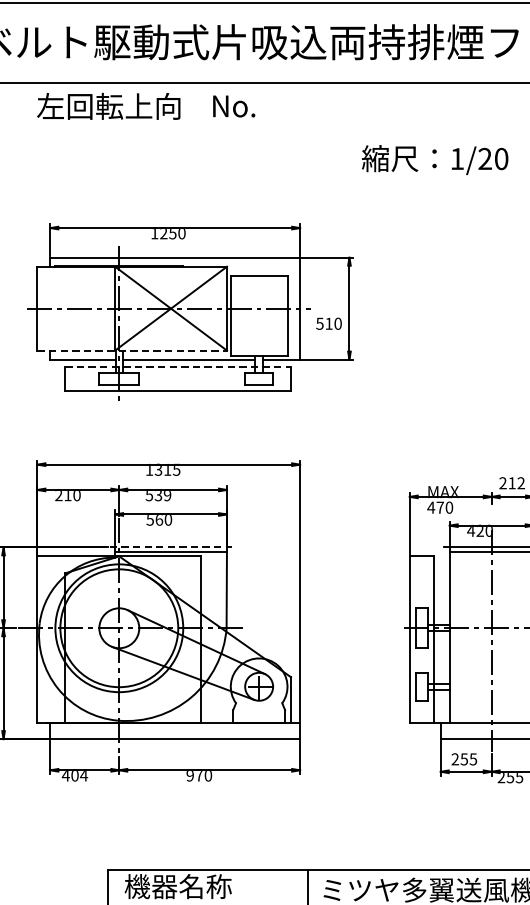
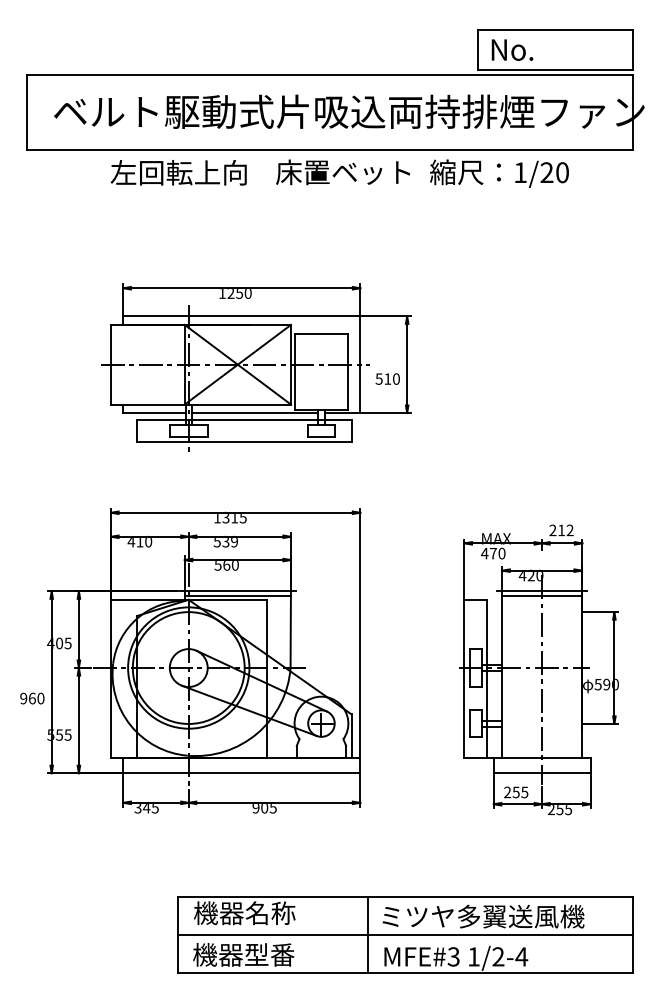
text: (282, 106) -> (343, 172), No. -> 床置ベット
text: (435, 159) -> (499, 173), moved
line: (132, 350) -> (201, 404), dashed -> solid
line: (179, 366) -> (245, 419), dashed -> solid
text: (58, 494) -> (131, 541), 210 -> 410
line: (171, 547) -> (238, 591), dashed -> solid
text: (74, 776) -> (146, 808), 404 -> 345
text: (203, 776) -> (268, 808), 970 -> 905

